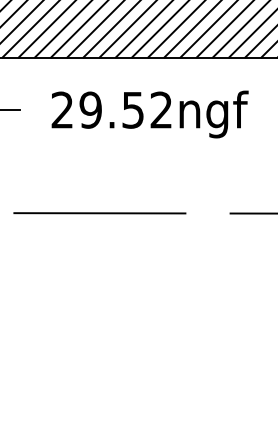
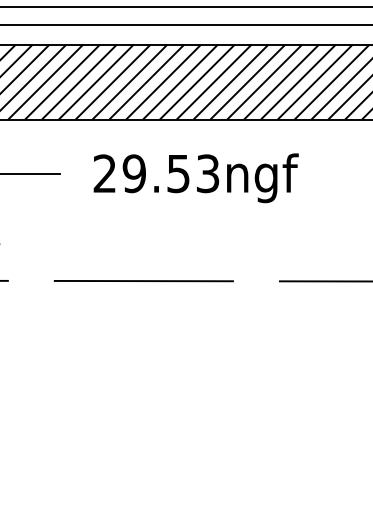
text: (160, 109) -> (207, 173), 29.52ngf -> 29.53ngf

